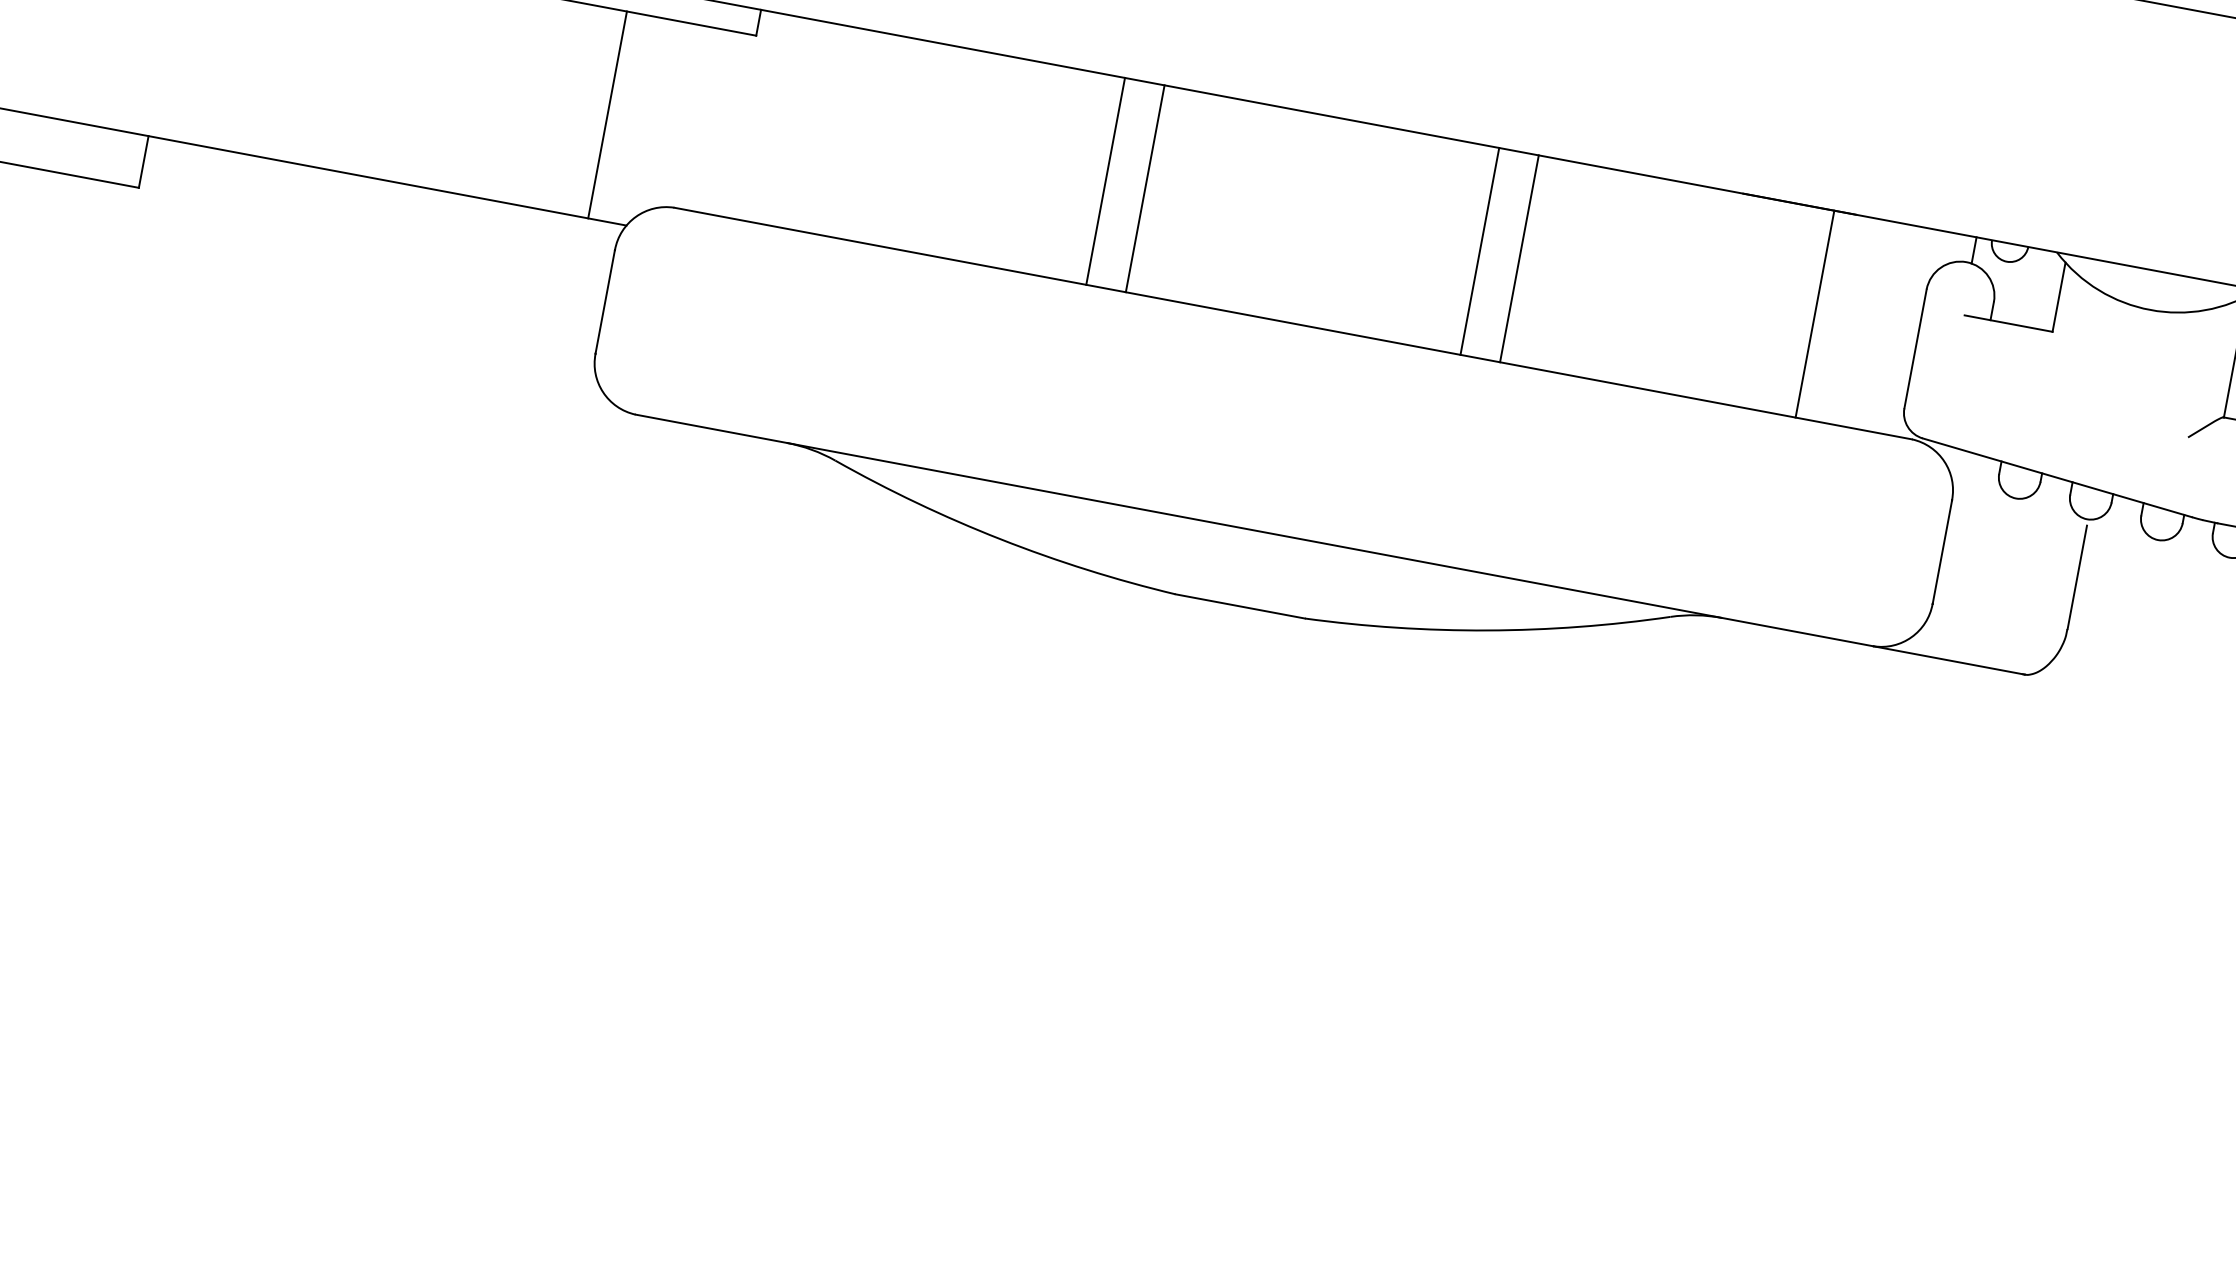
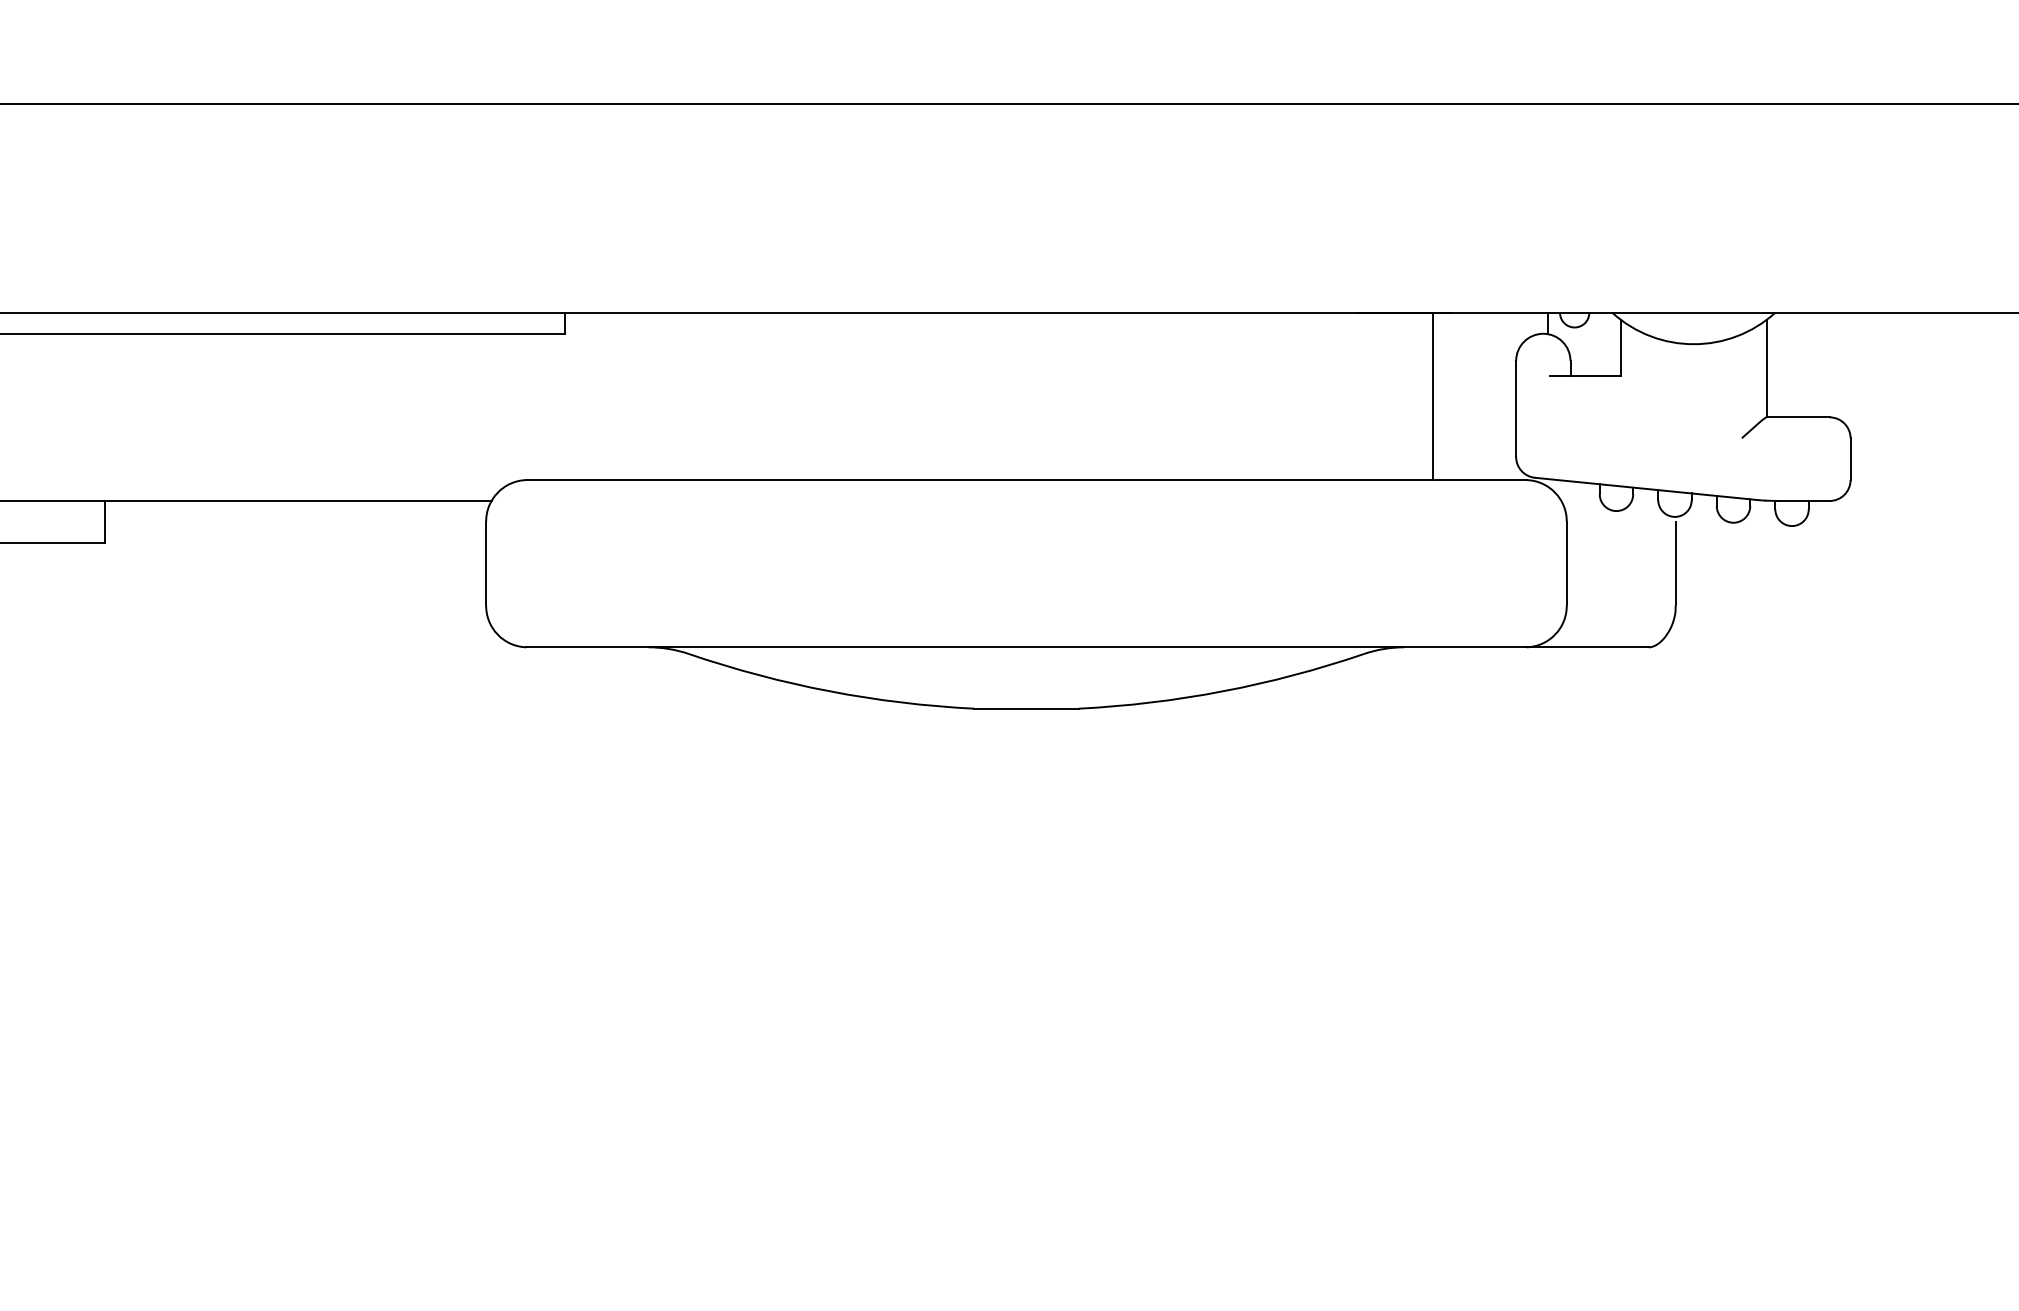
line: (607, 113) -> (460, 416), removed
line: (1105, 181) -> (859, 396), removed
line: (1145, 188) -> (891, 396), removed
line: (1479, 251) -> (1161, 396), removed
line: (1519, 258) -> (1193, 396), removed

